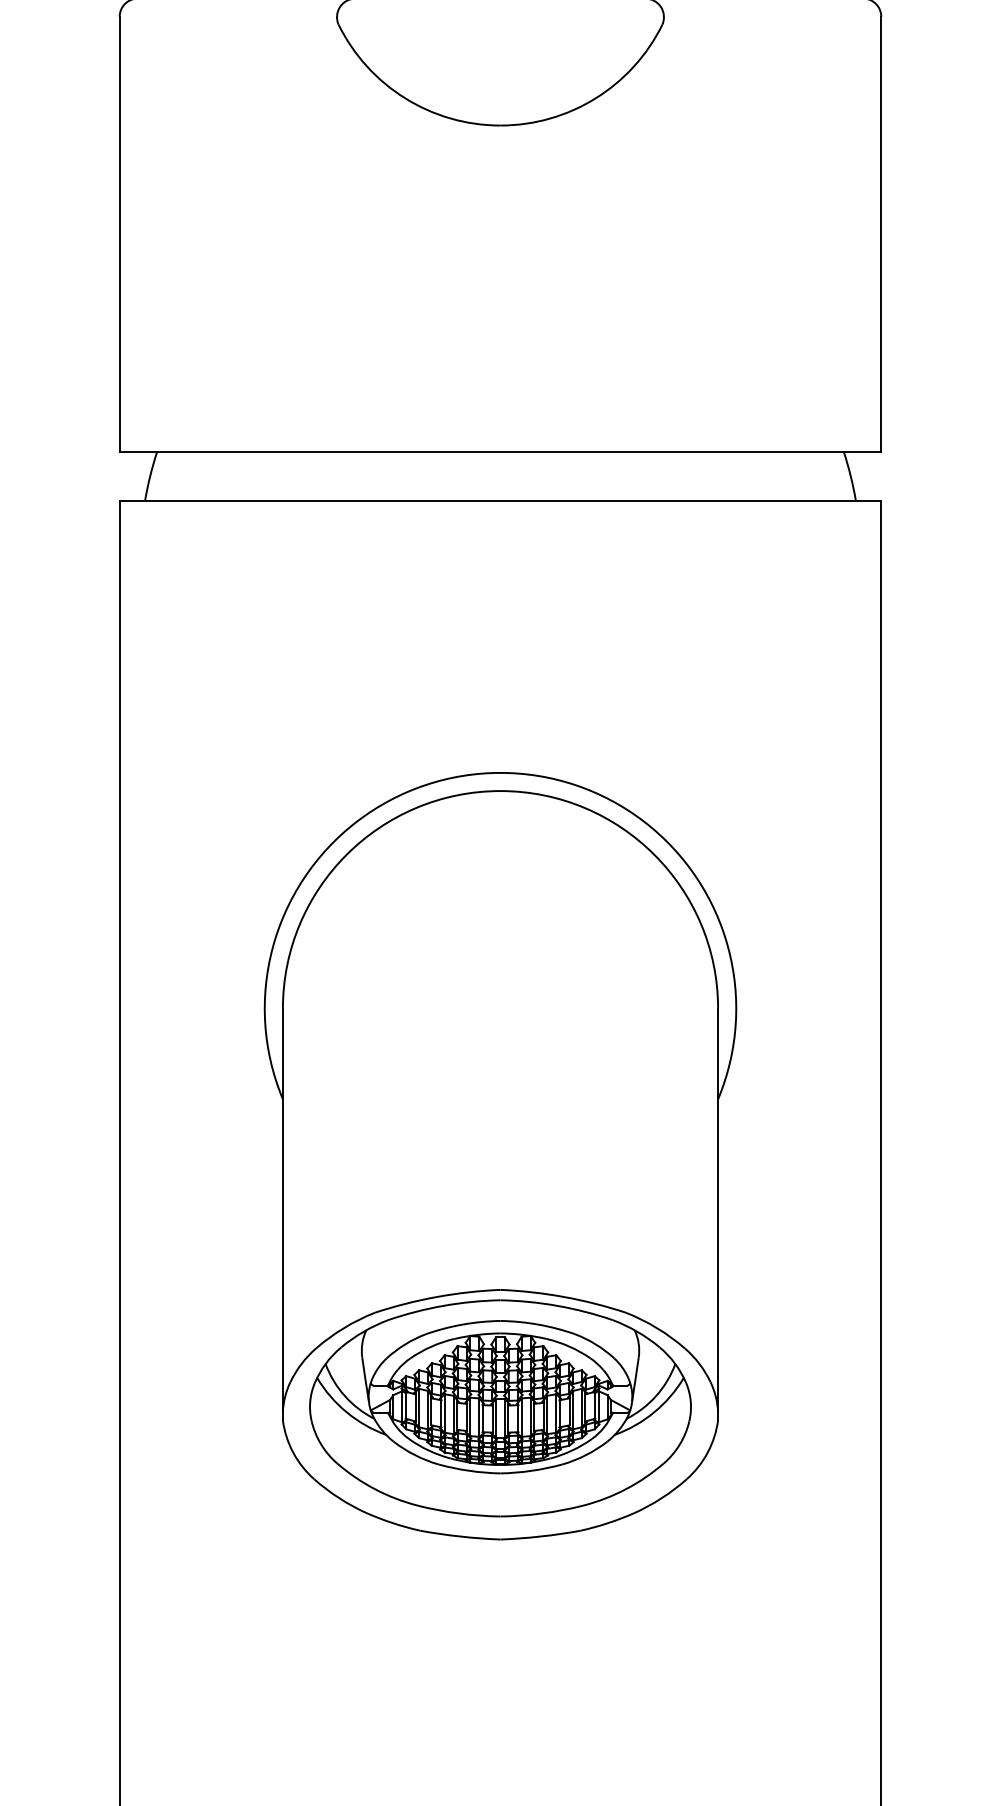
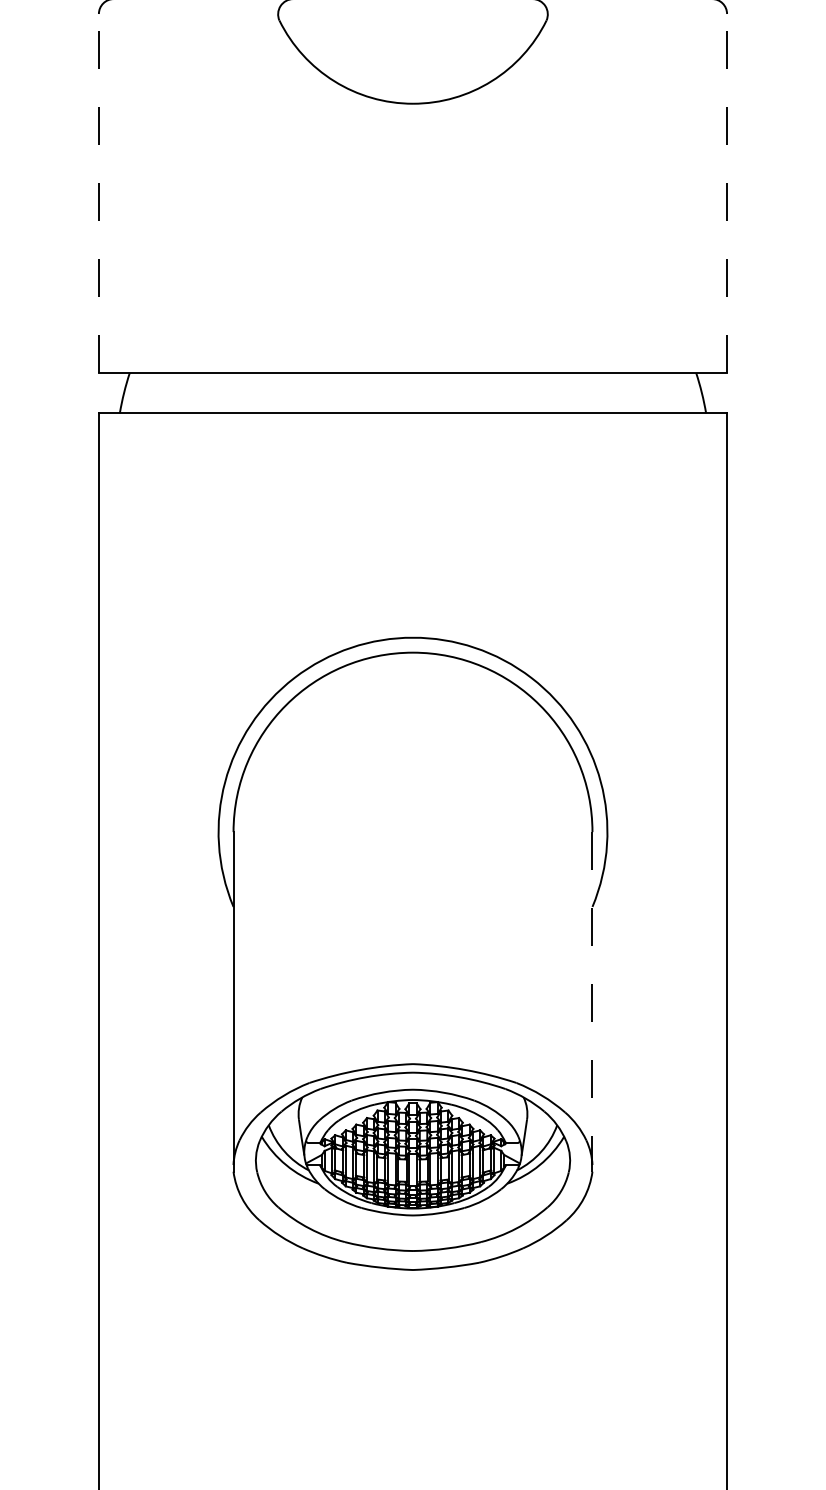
line: (119, 234) -> (98, 193), solid -> dashed
line: (881, 234) -> (727, 193), solid -> dashed
line: (718, 1214) -> (592, 1001), solid -> dashed

